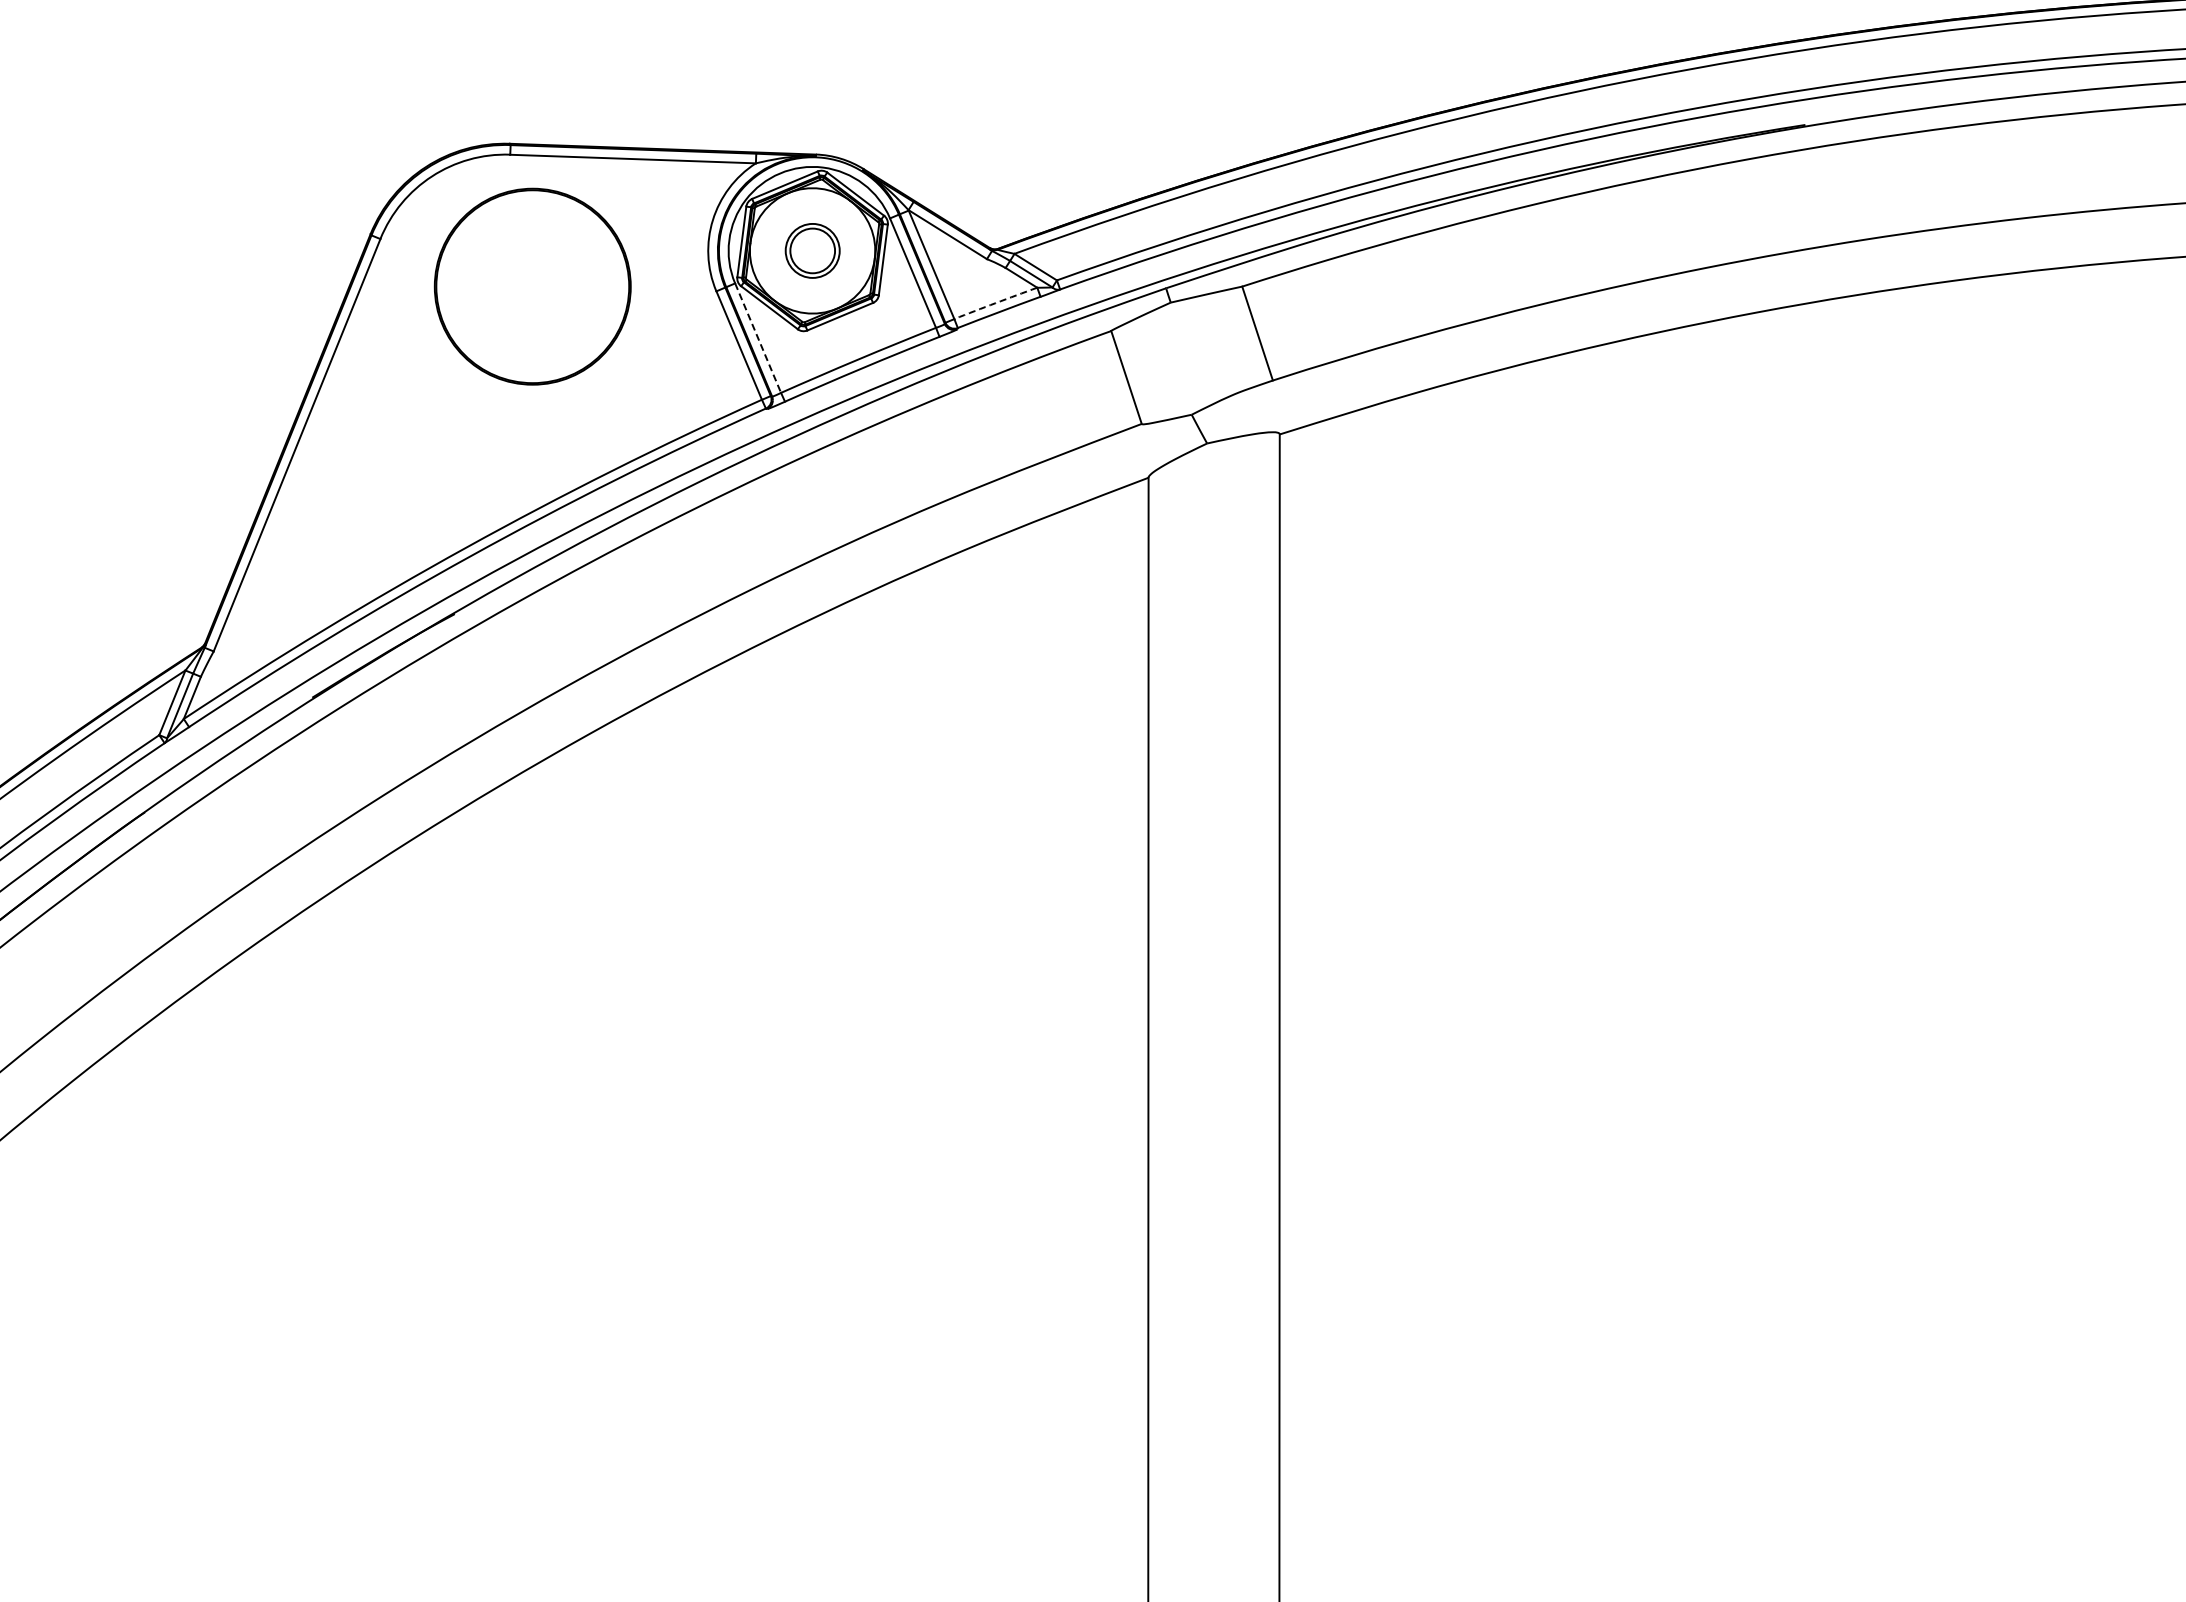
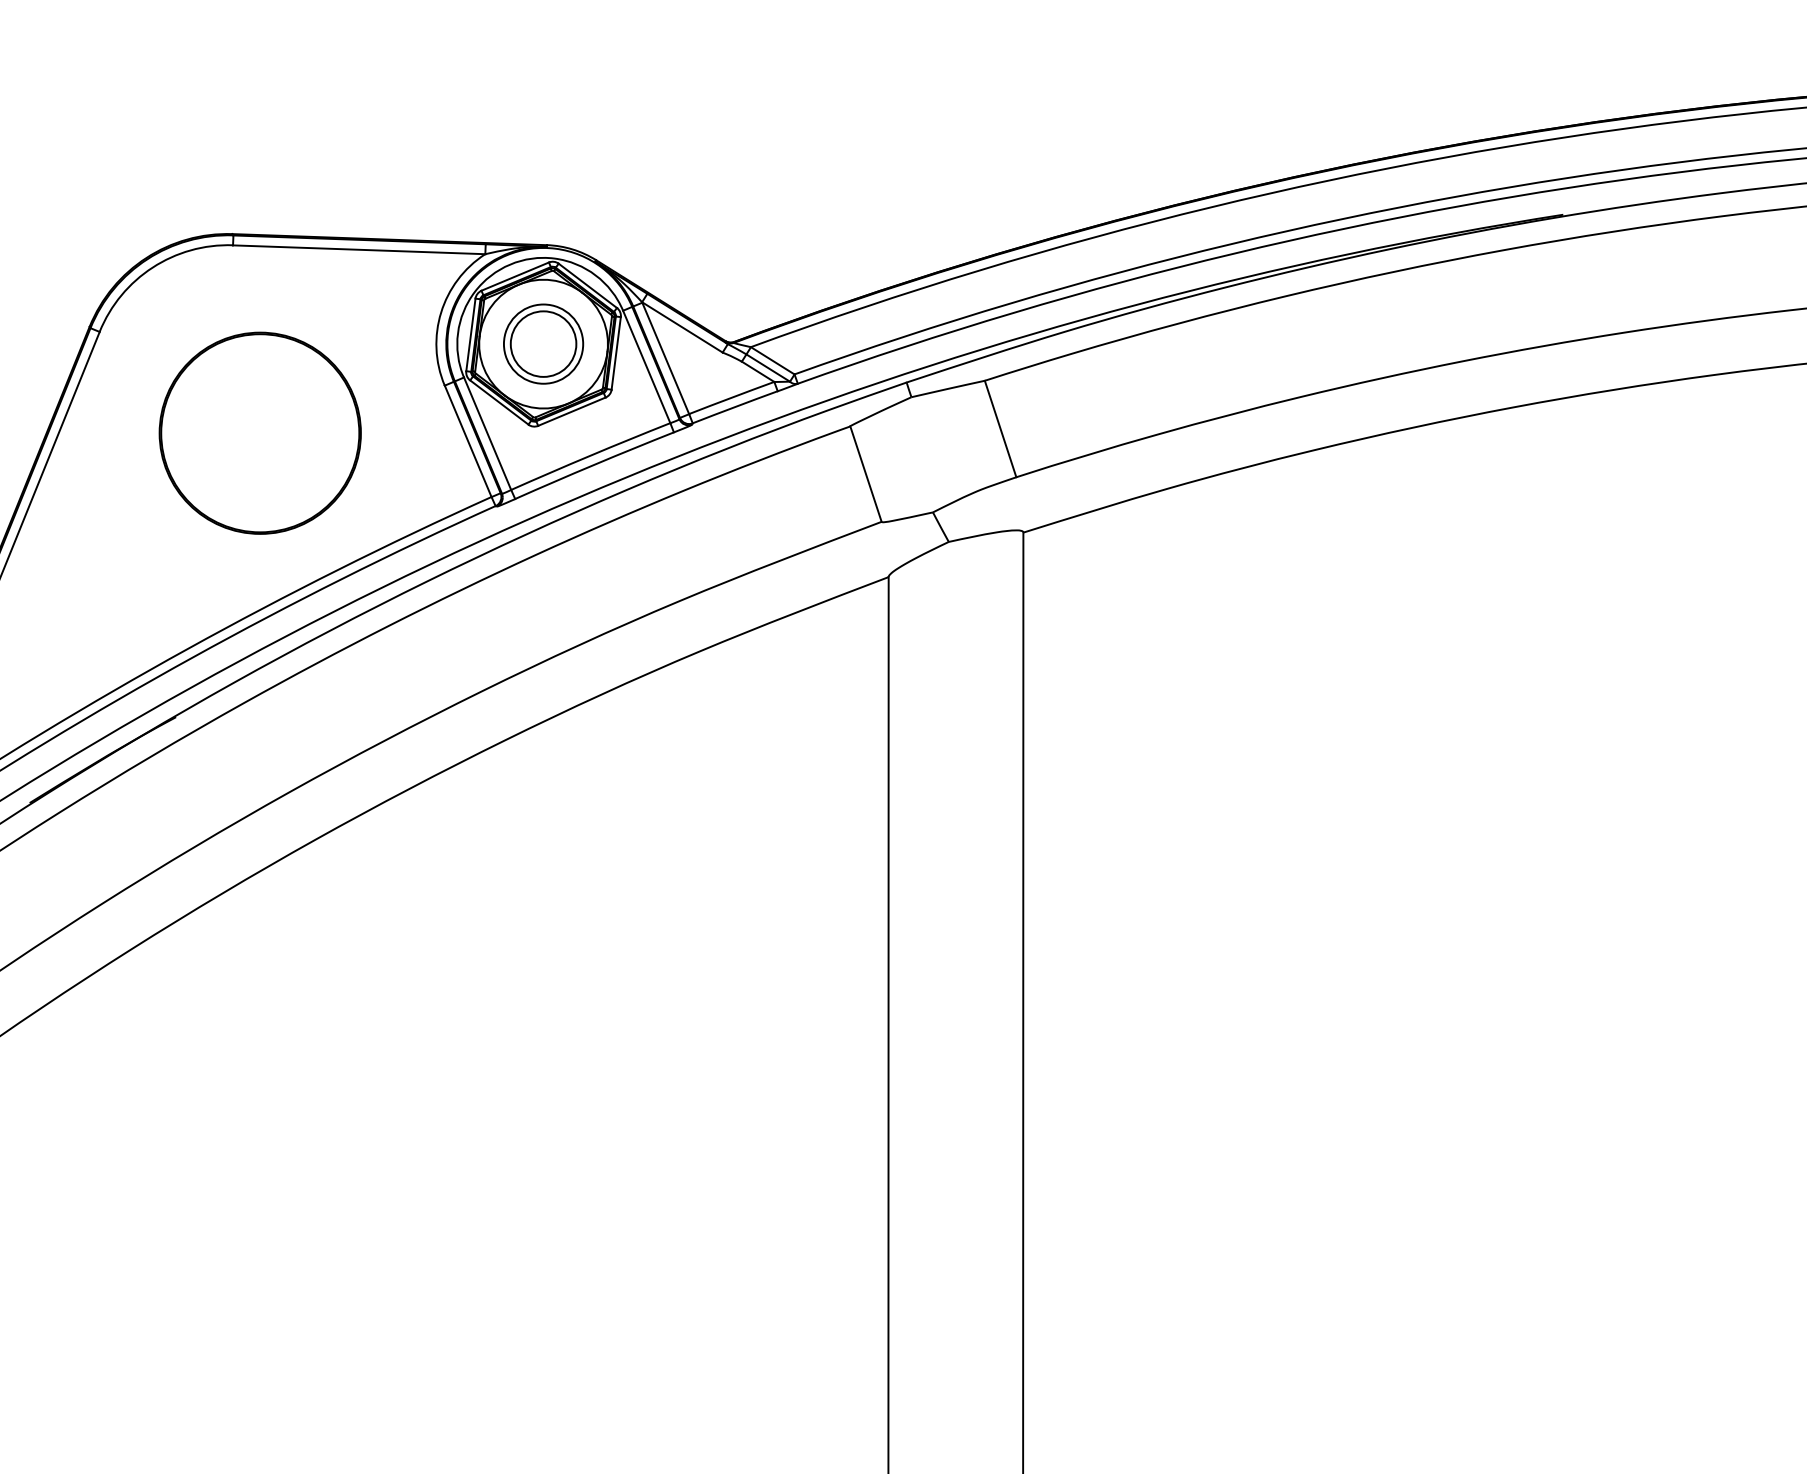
part: (812, 250) -> (543, 343), size x1.43
part: (532, 286) -> (259, 433), moved
arc: (995, 303) -> (731, 398), dashed -> solid
line: (758, 338) -> (488, 434), dashed -> solid

